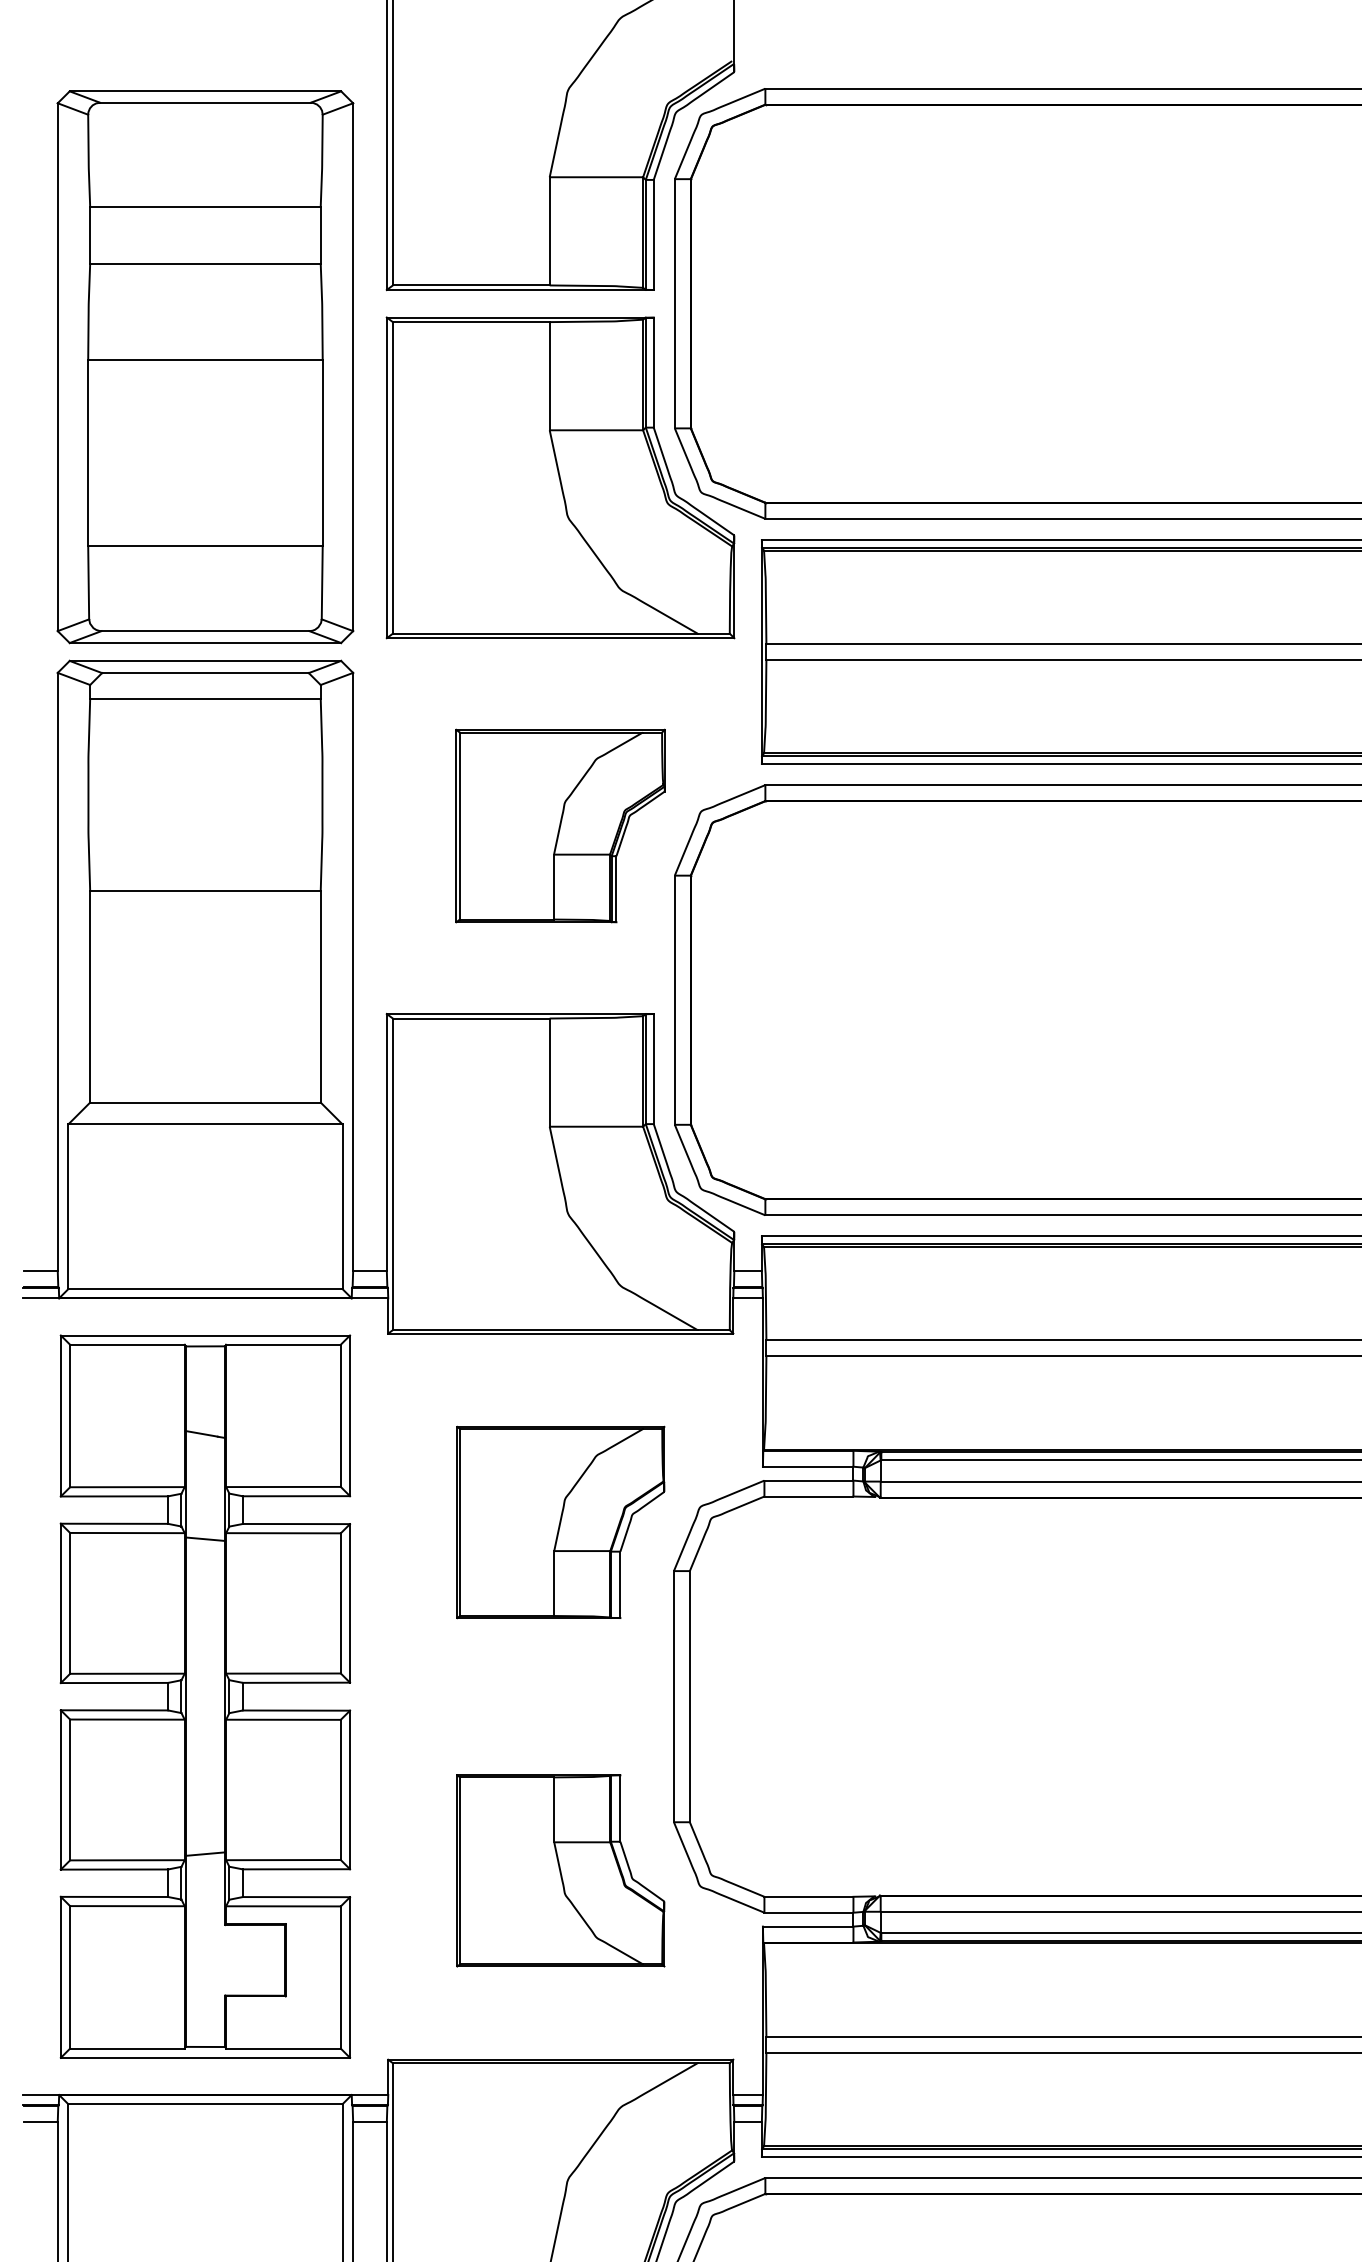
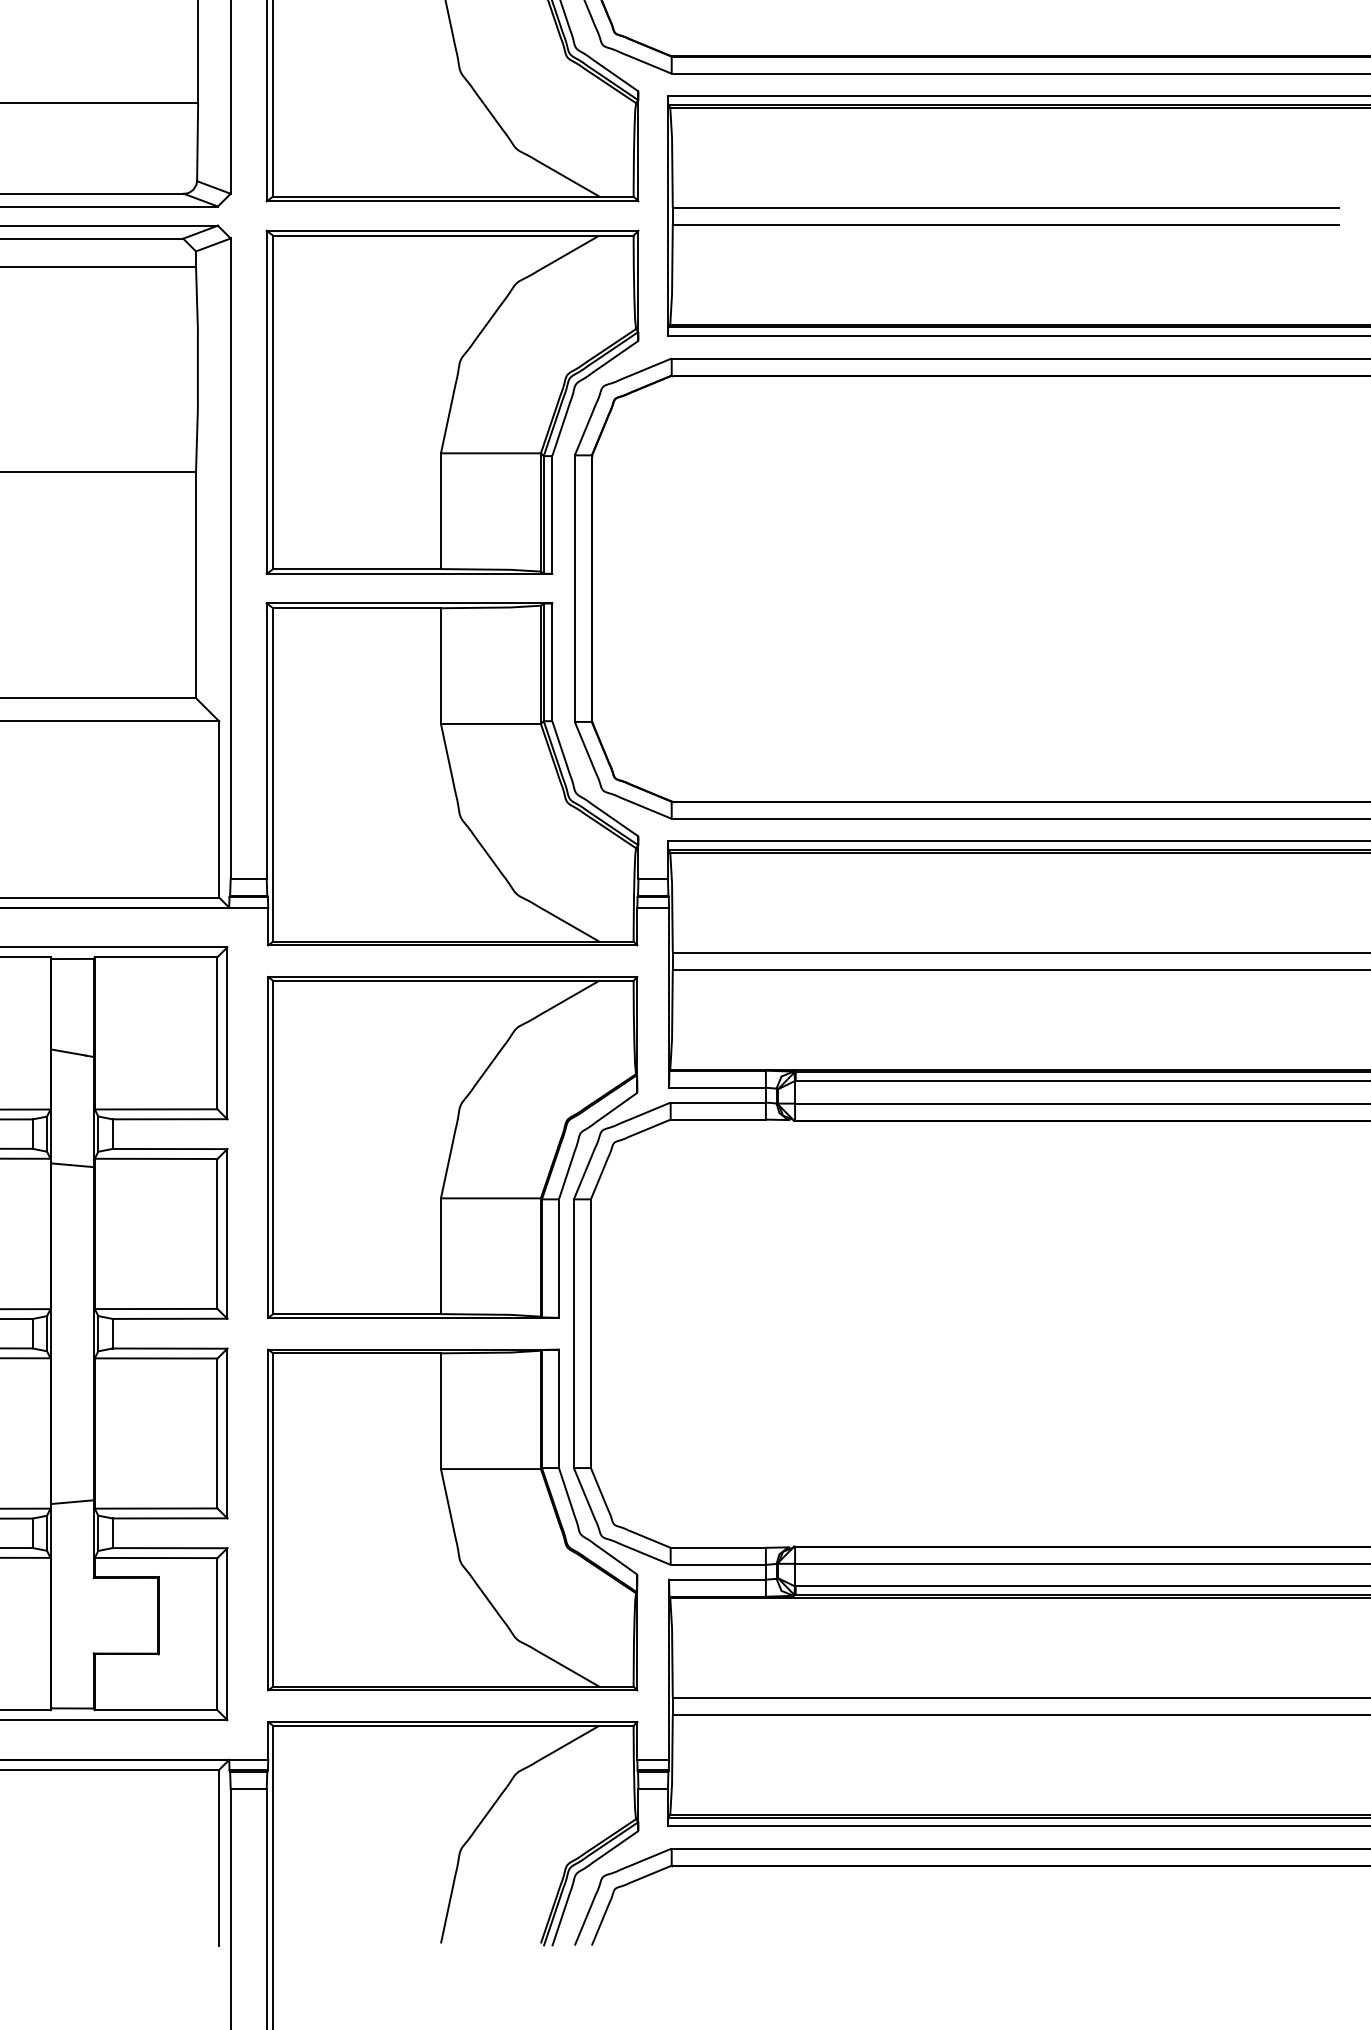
part: (560, 825) -> (452, 401), size x1.67
part: (560, 1522) -> (452, 1147), size x1.67
part: (560, 1870) -> (452, 1519), size x1.67

